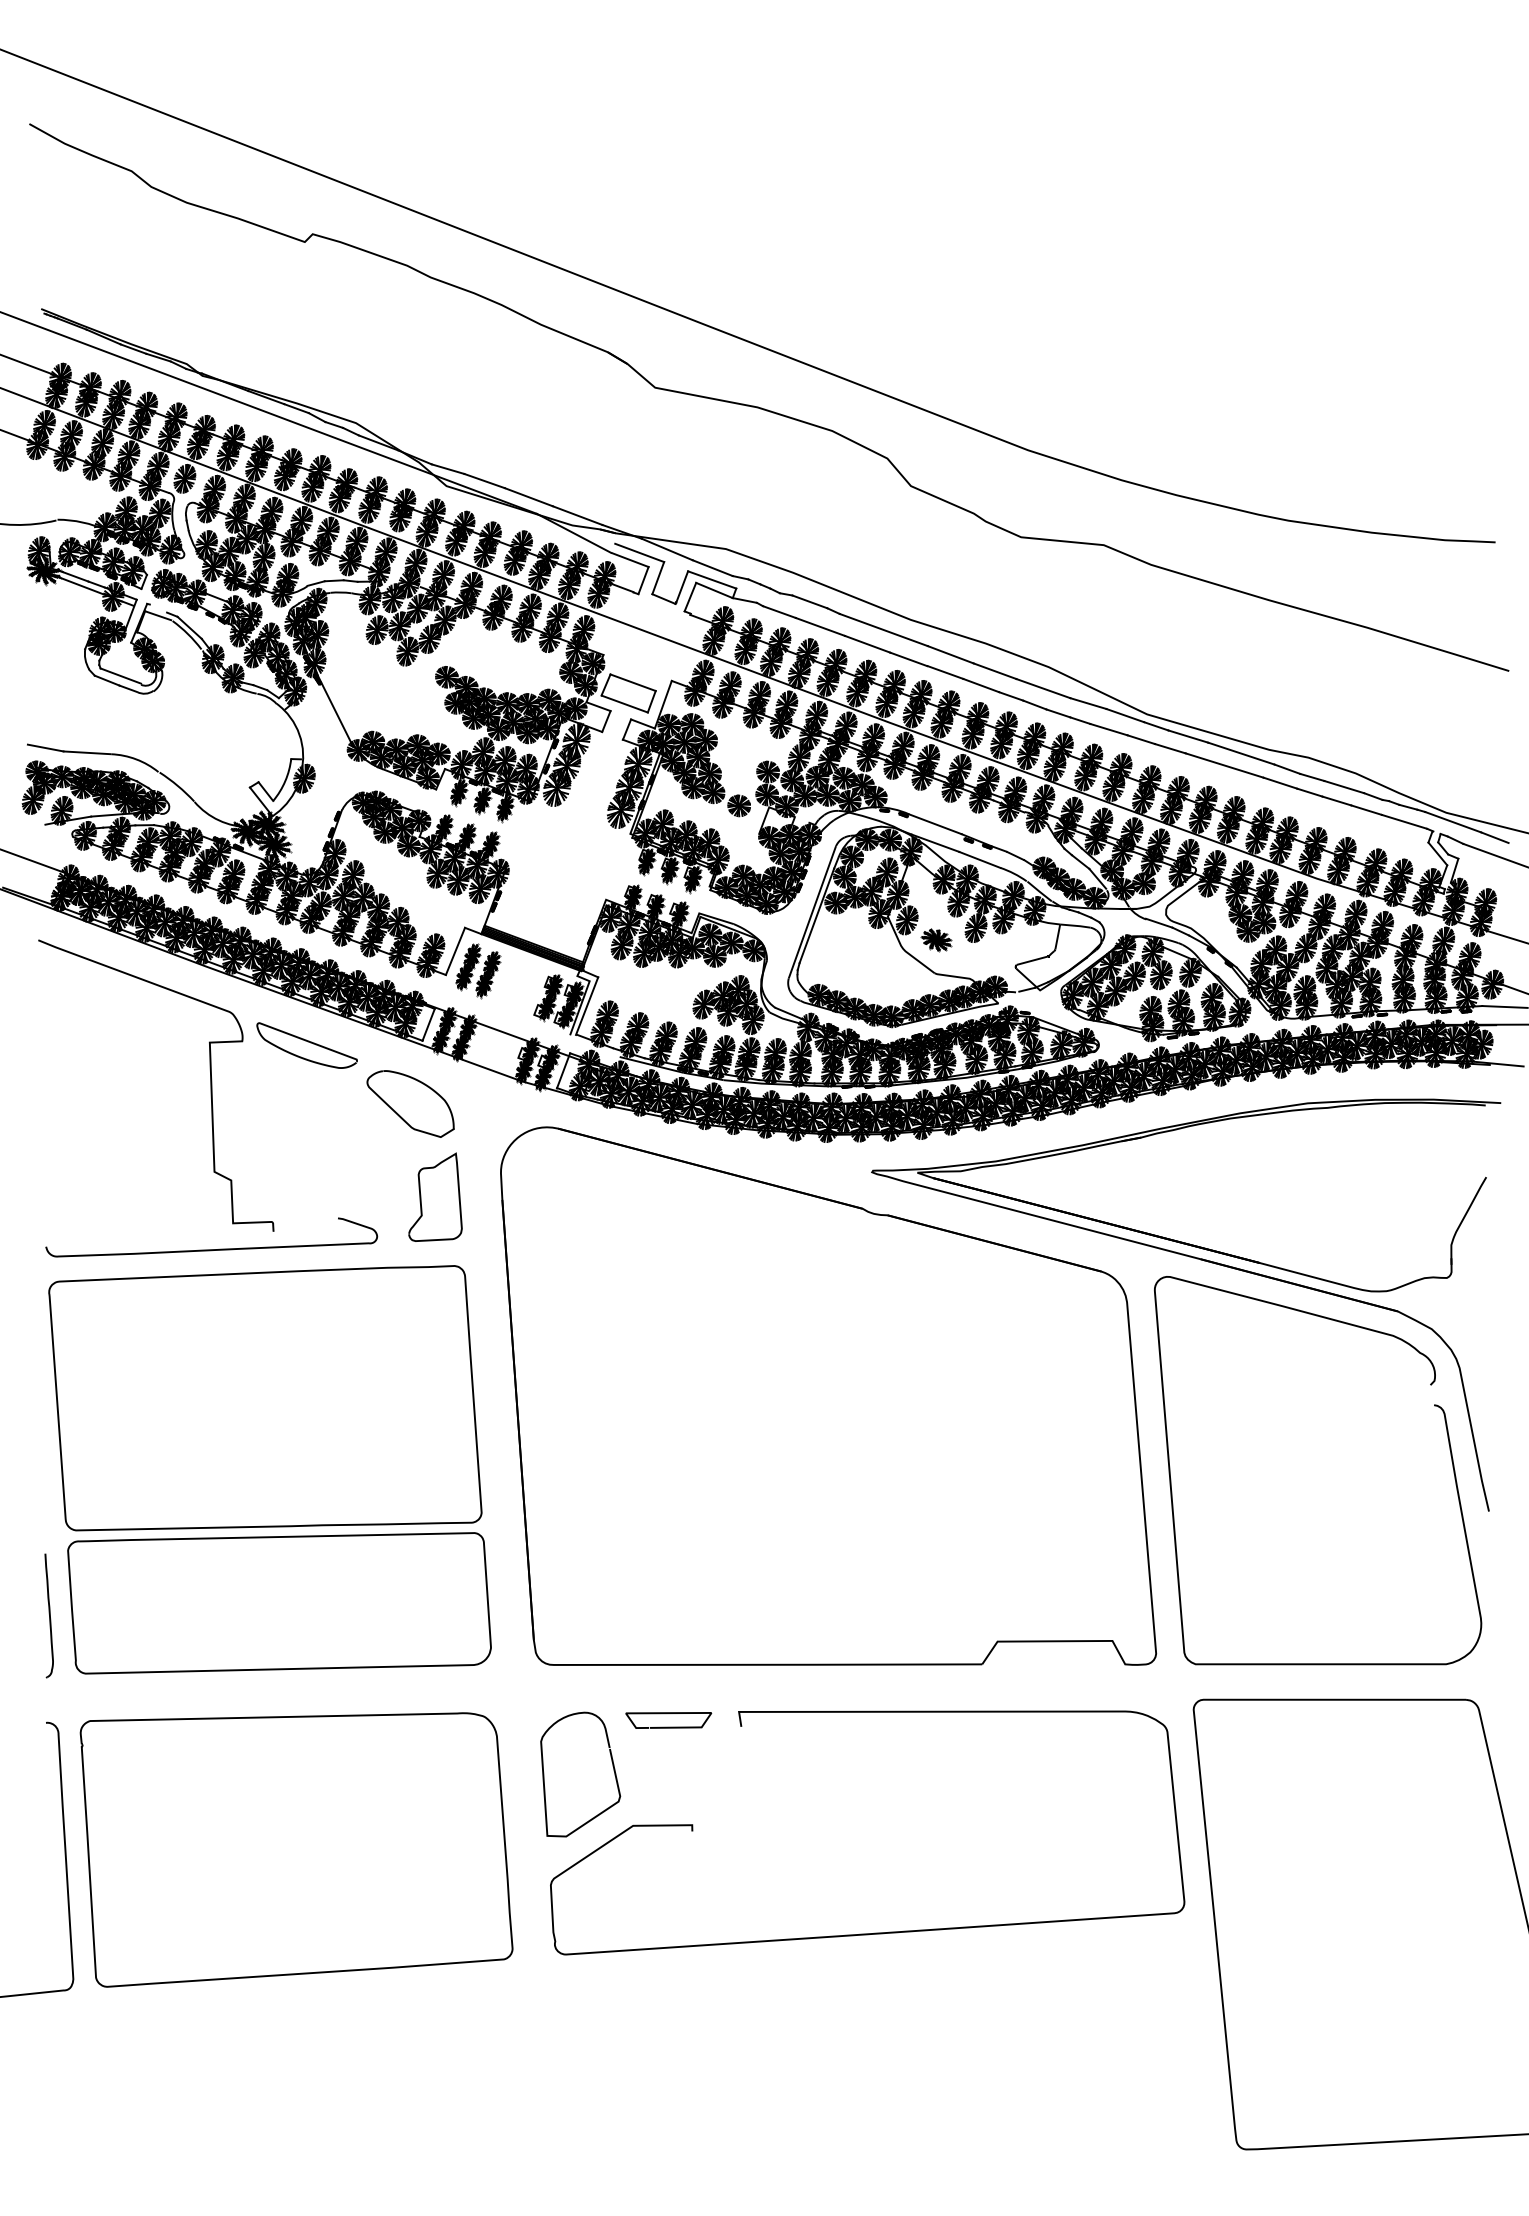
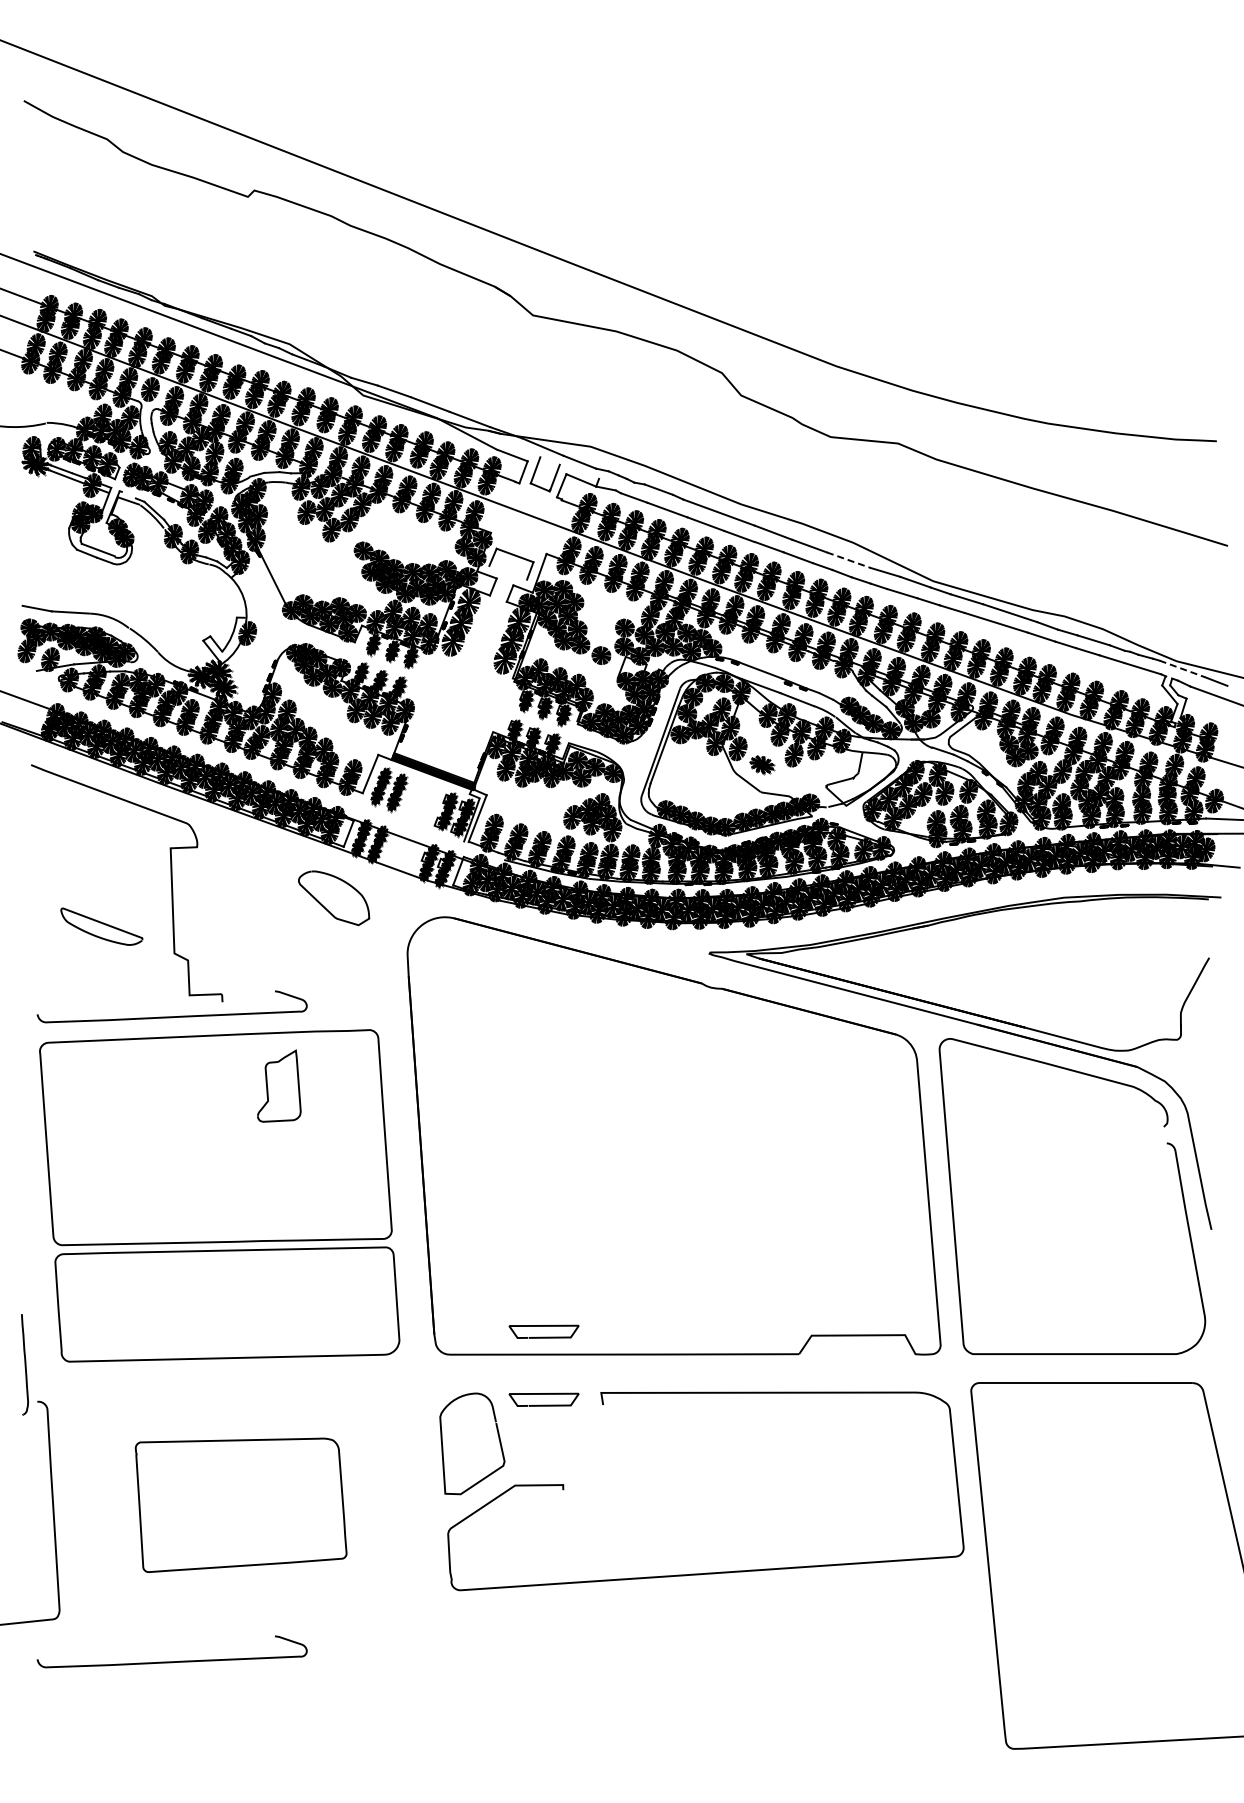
line: (639, 552) -> (520, 449), removed
line: (712, 579) -> (579, 471), removed
line: (1044, 688) -> (849, 560), solid -> dashed
line: (625, 703) -> (508, 572), removed
line: (1453, 822) -> (1182, 669), solid -> dashed
curve: (307, 1042) -> (102, 924), moved
curve: (422, 1200) -> (268, 1088), moved
part: (48, 1615) -> (24, 1364), moved
curve: (668, 1630) -> (543, 1326), added
part: (295, 1850) -> (240, 1505), size x0.6
curve: (210, 2042) -> (171, 1661), added

